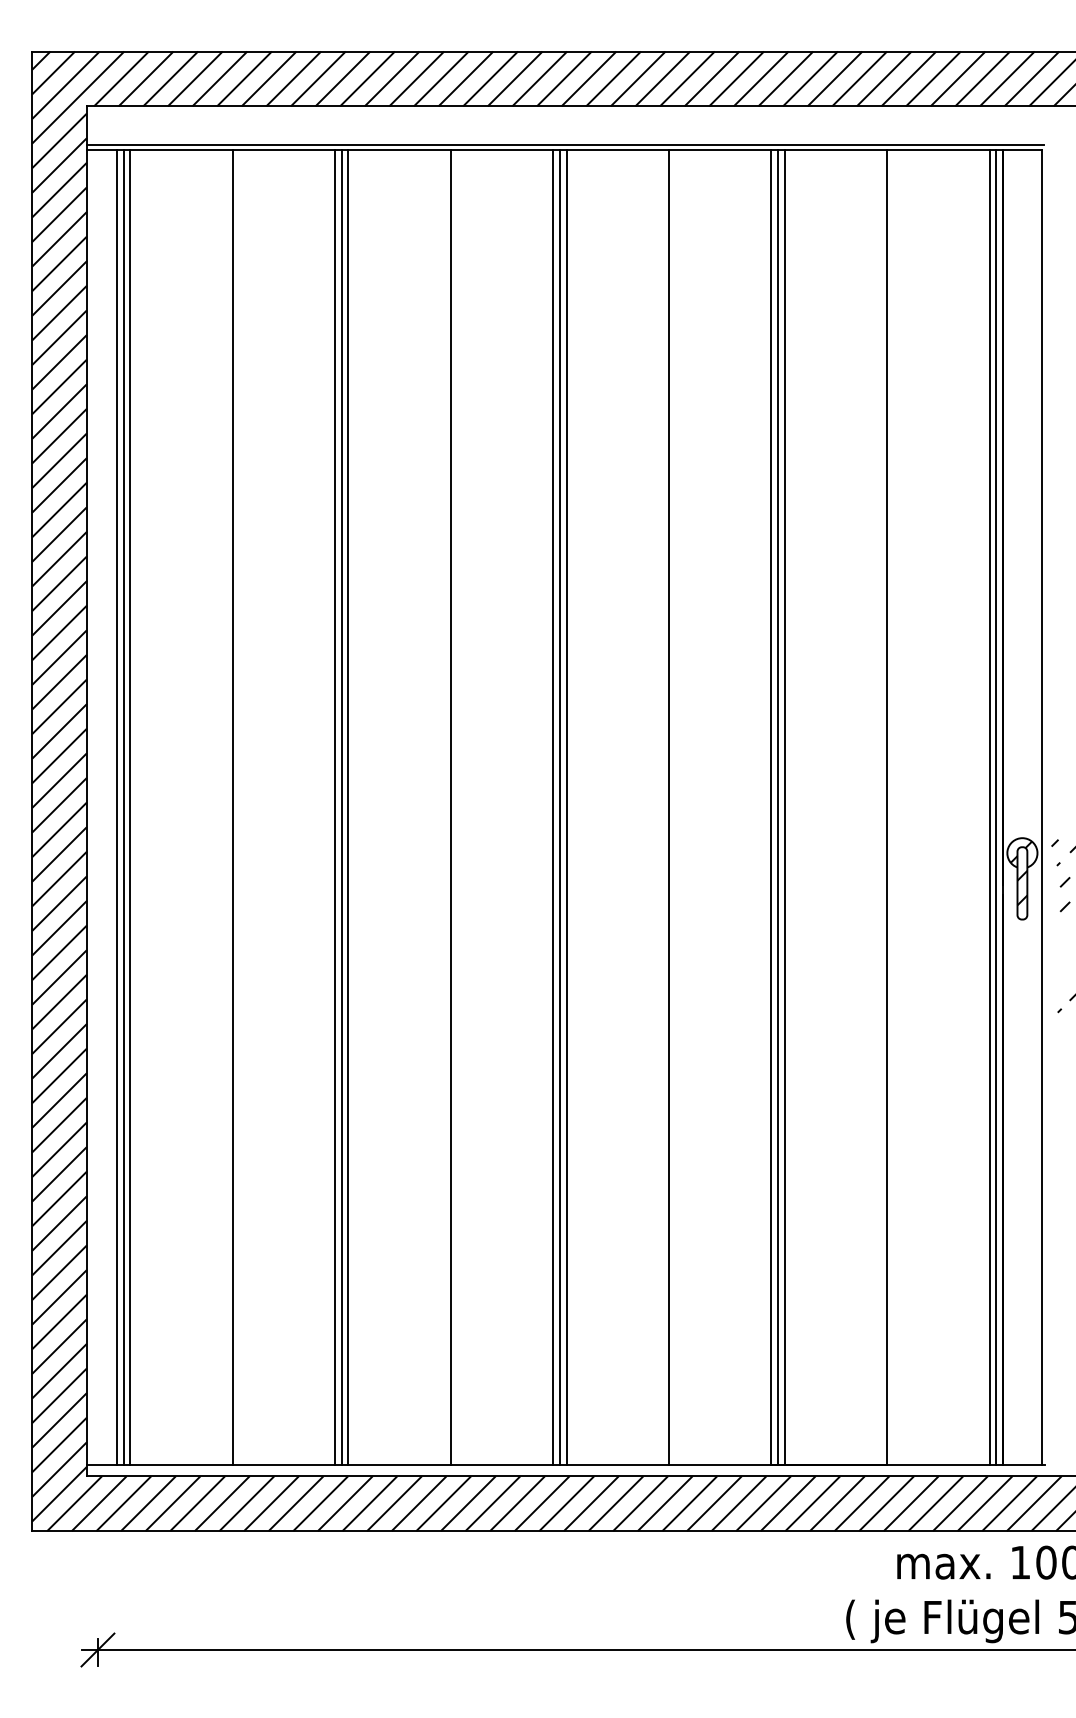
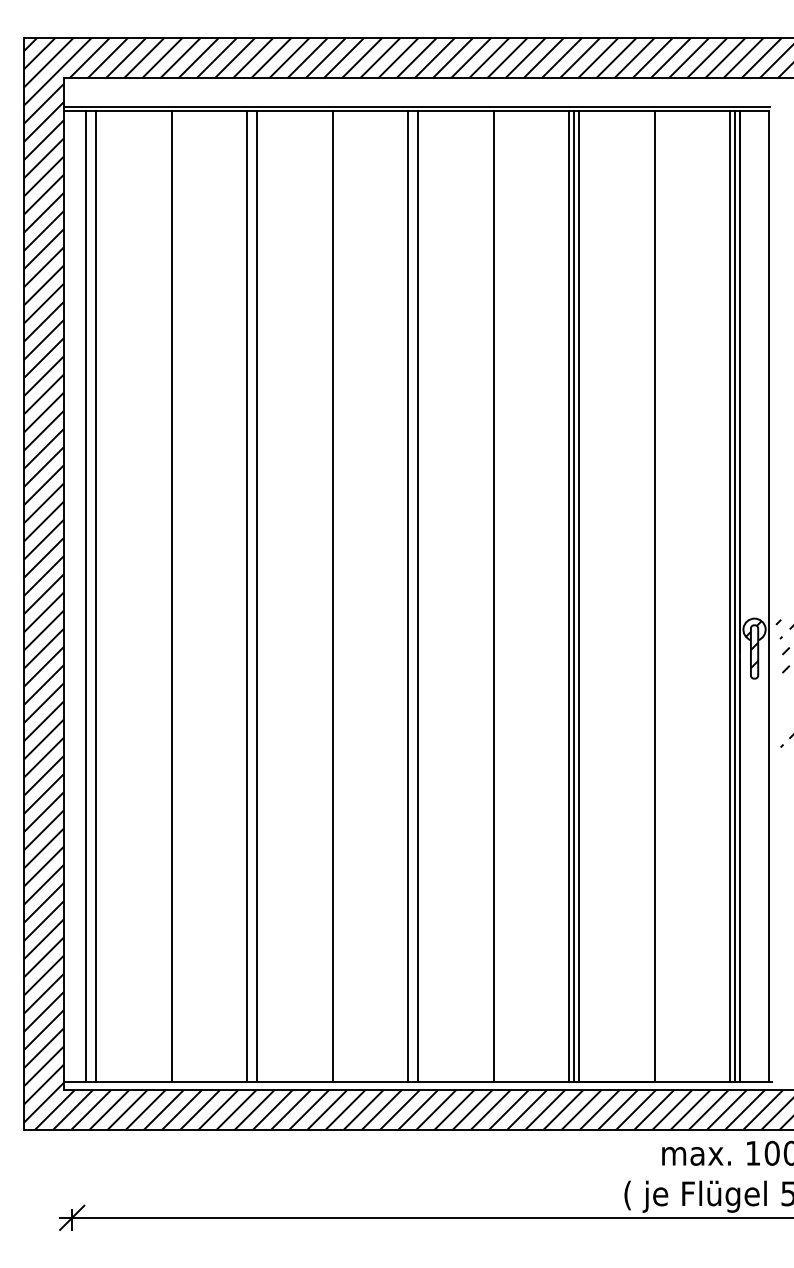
line: (123, 807) -> (91, 595), removed
line: (341, 807) -> (251, 595), removed
line: (559, 807) -> (412, 595), removed

